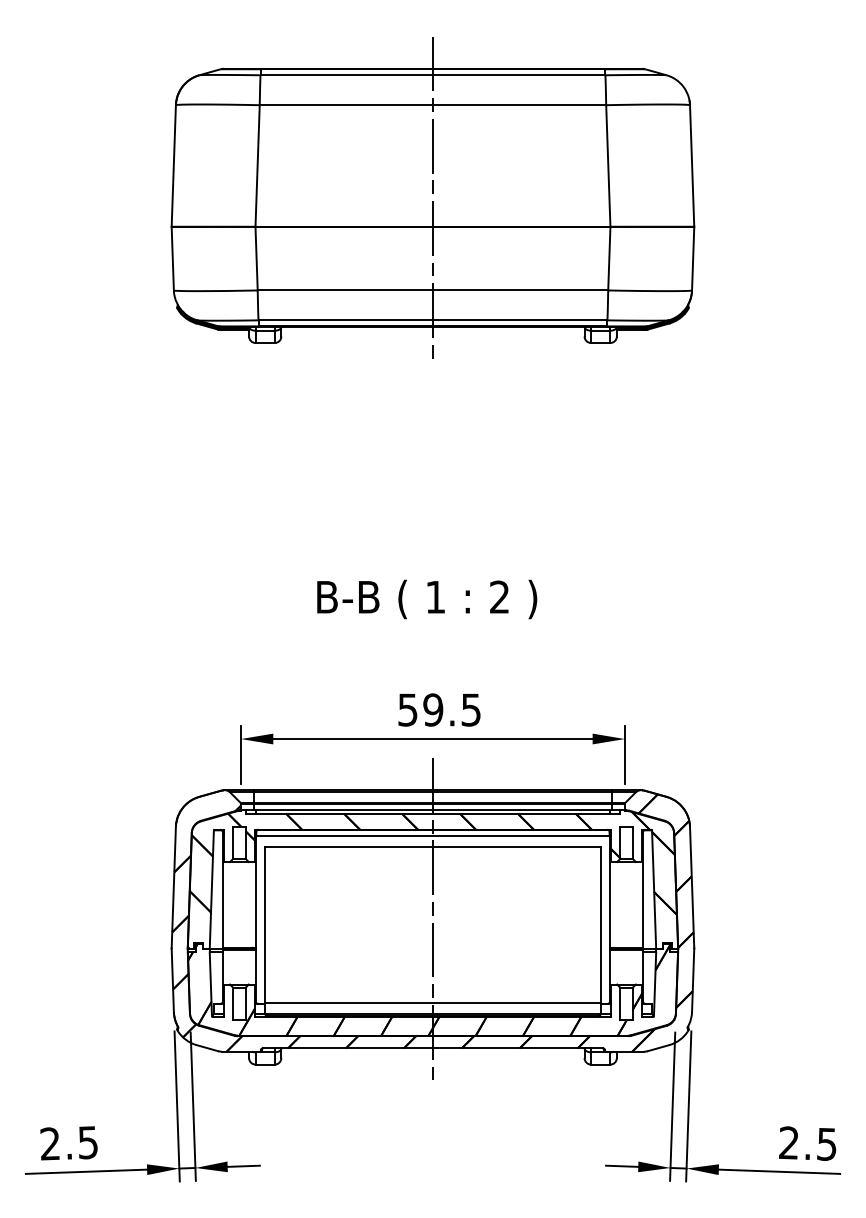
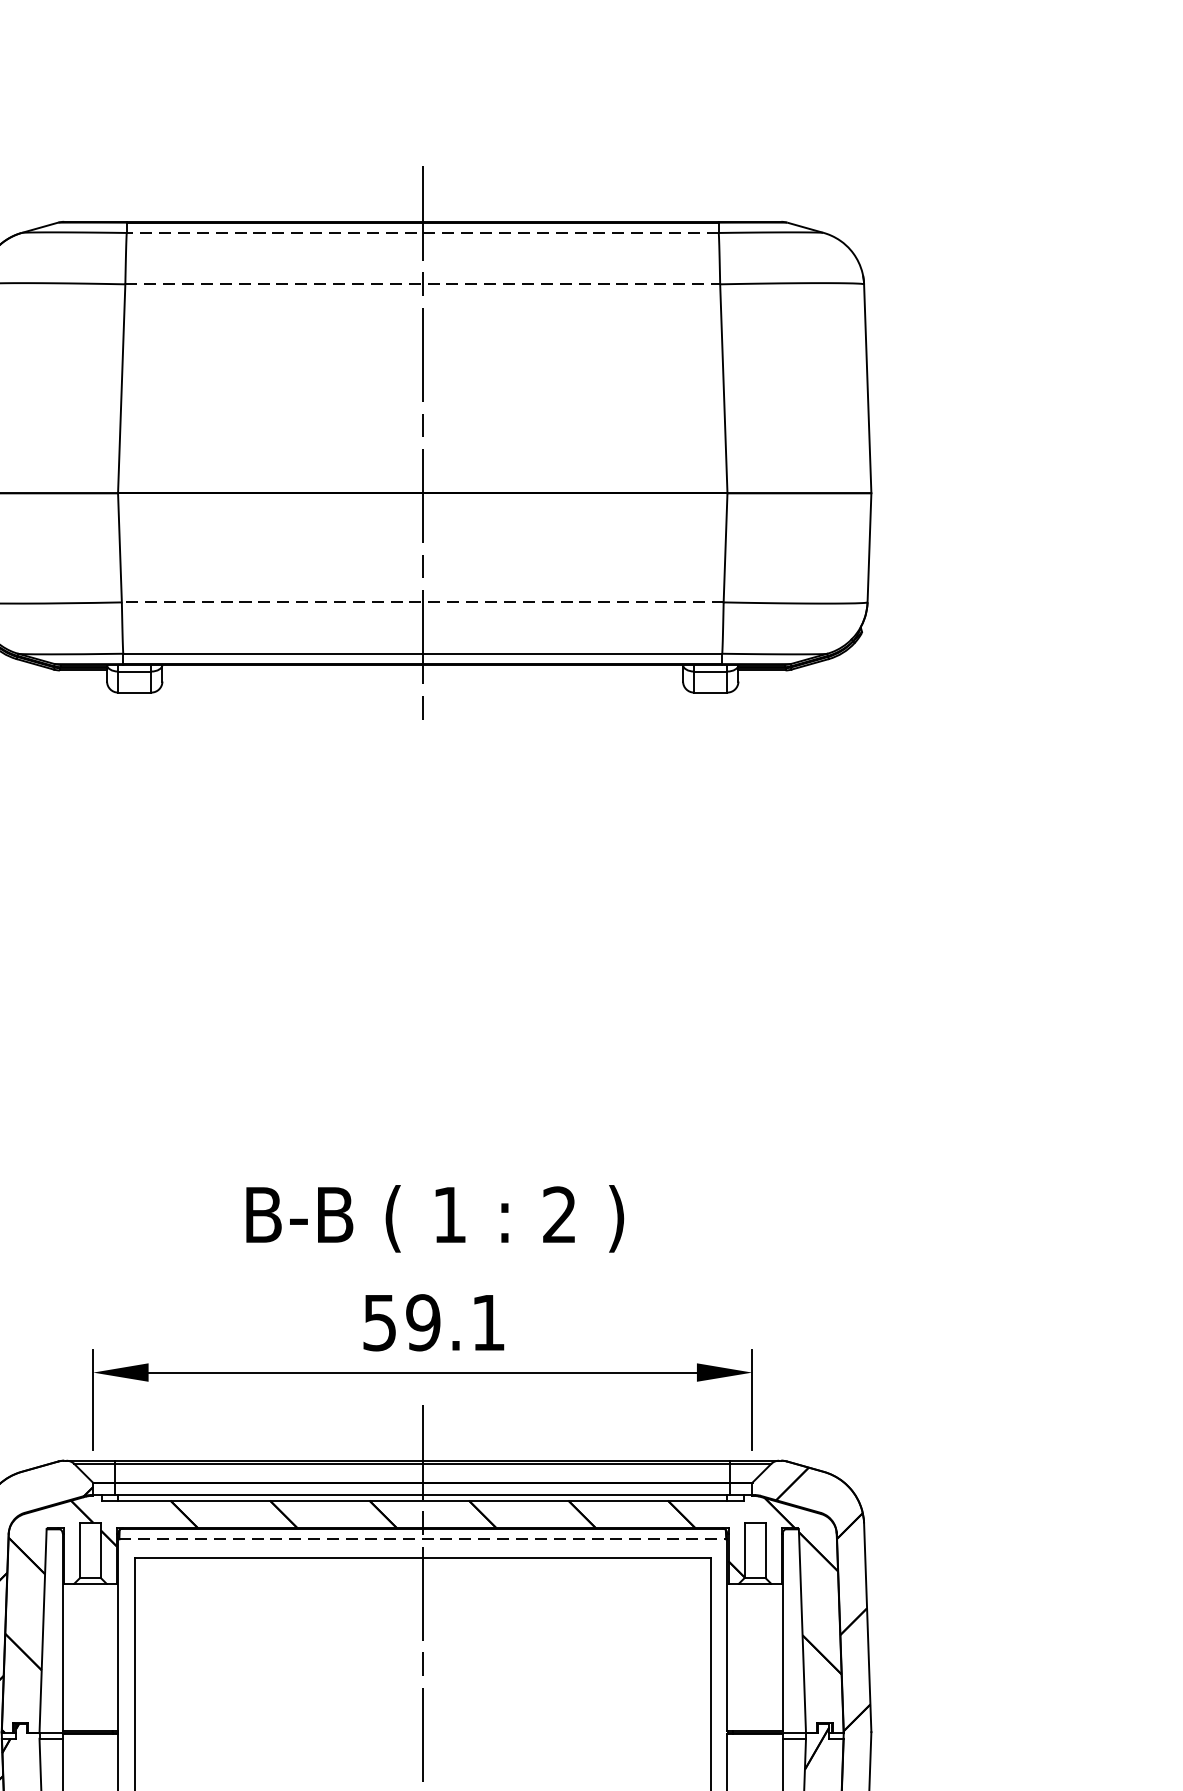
line: (432, 75) -> (421, 233), solid -> dashed
line: (433, 105) -> (423, 284), solid -> dashed
line: (432, 290) -> (421, 602), solid -> dashed
text: (427, 599) -> (435, 1218), moved
text: (470, 709) -> (487, 1321), 59.5 -> 59.1
line: (432, 836) -> (421, 1539), solid -> dashed

